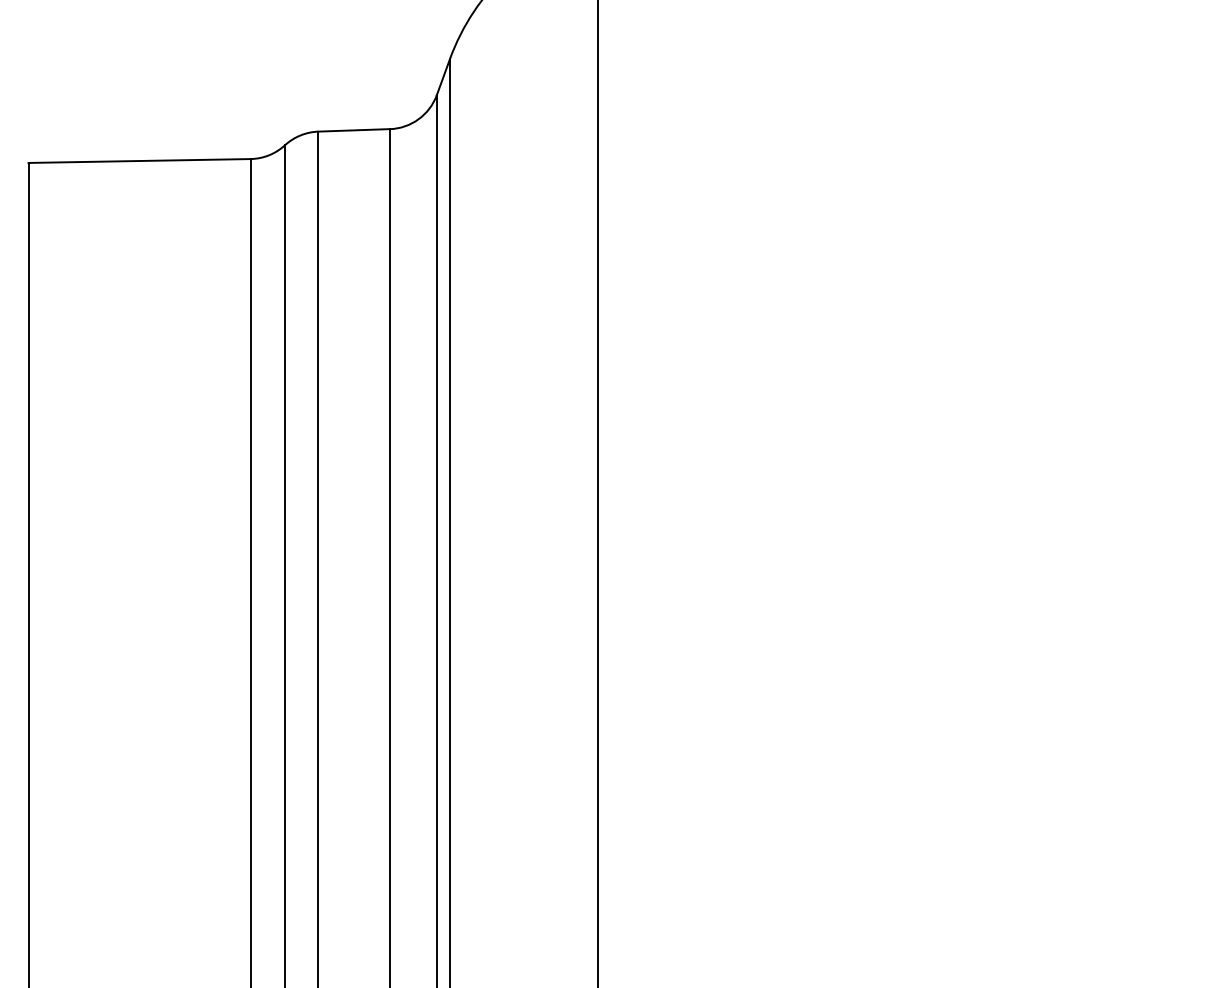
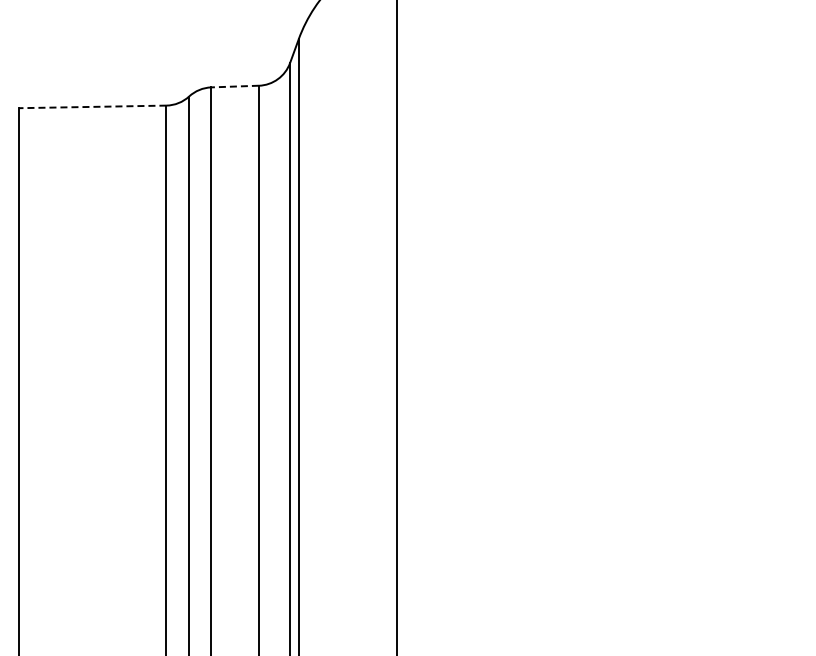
line: (354, 130) -> (235, 86), solid -> dashed
line: (139, 160) -> (92, 106), solid -> dashed

